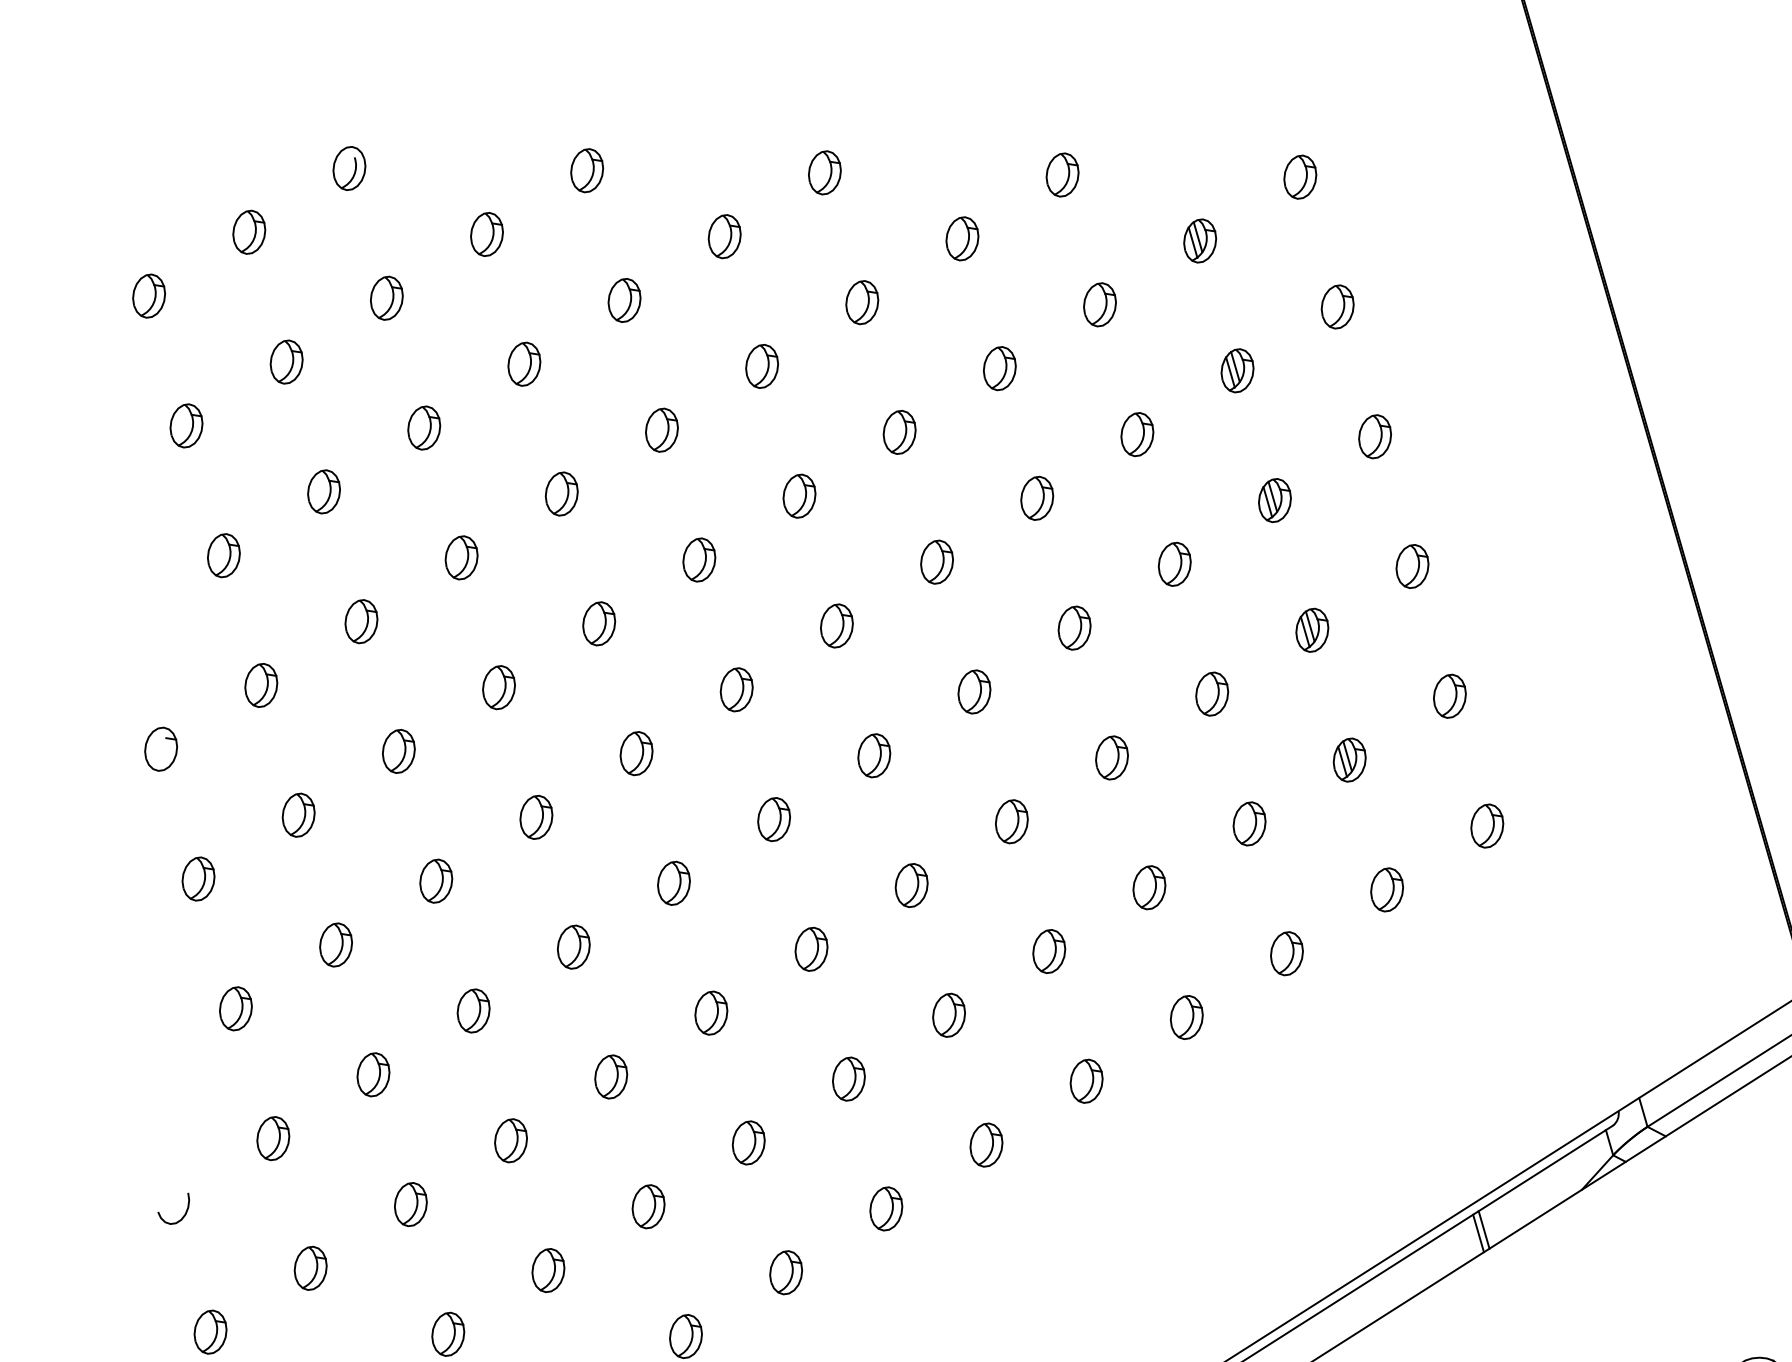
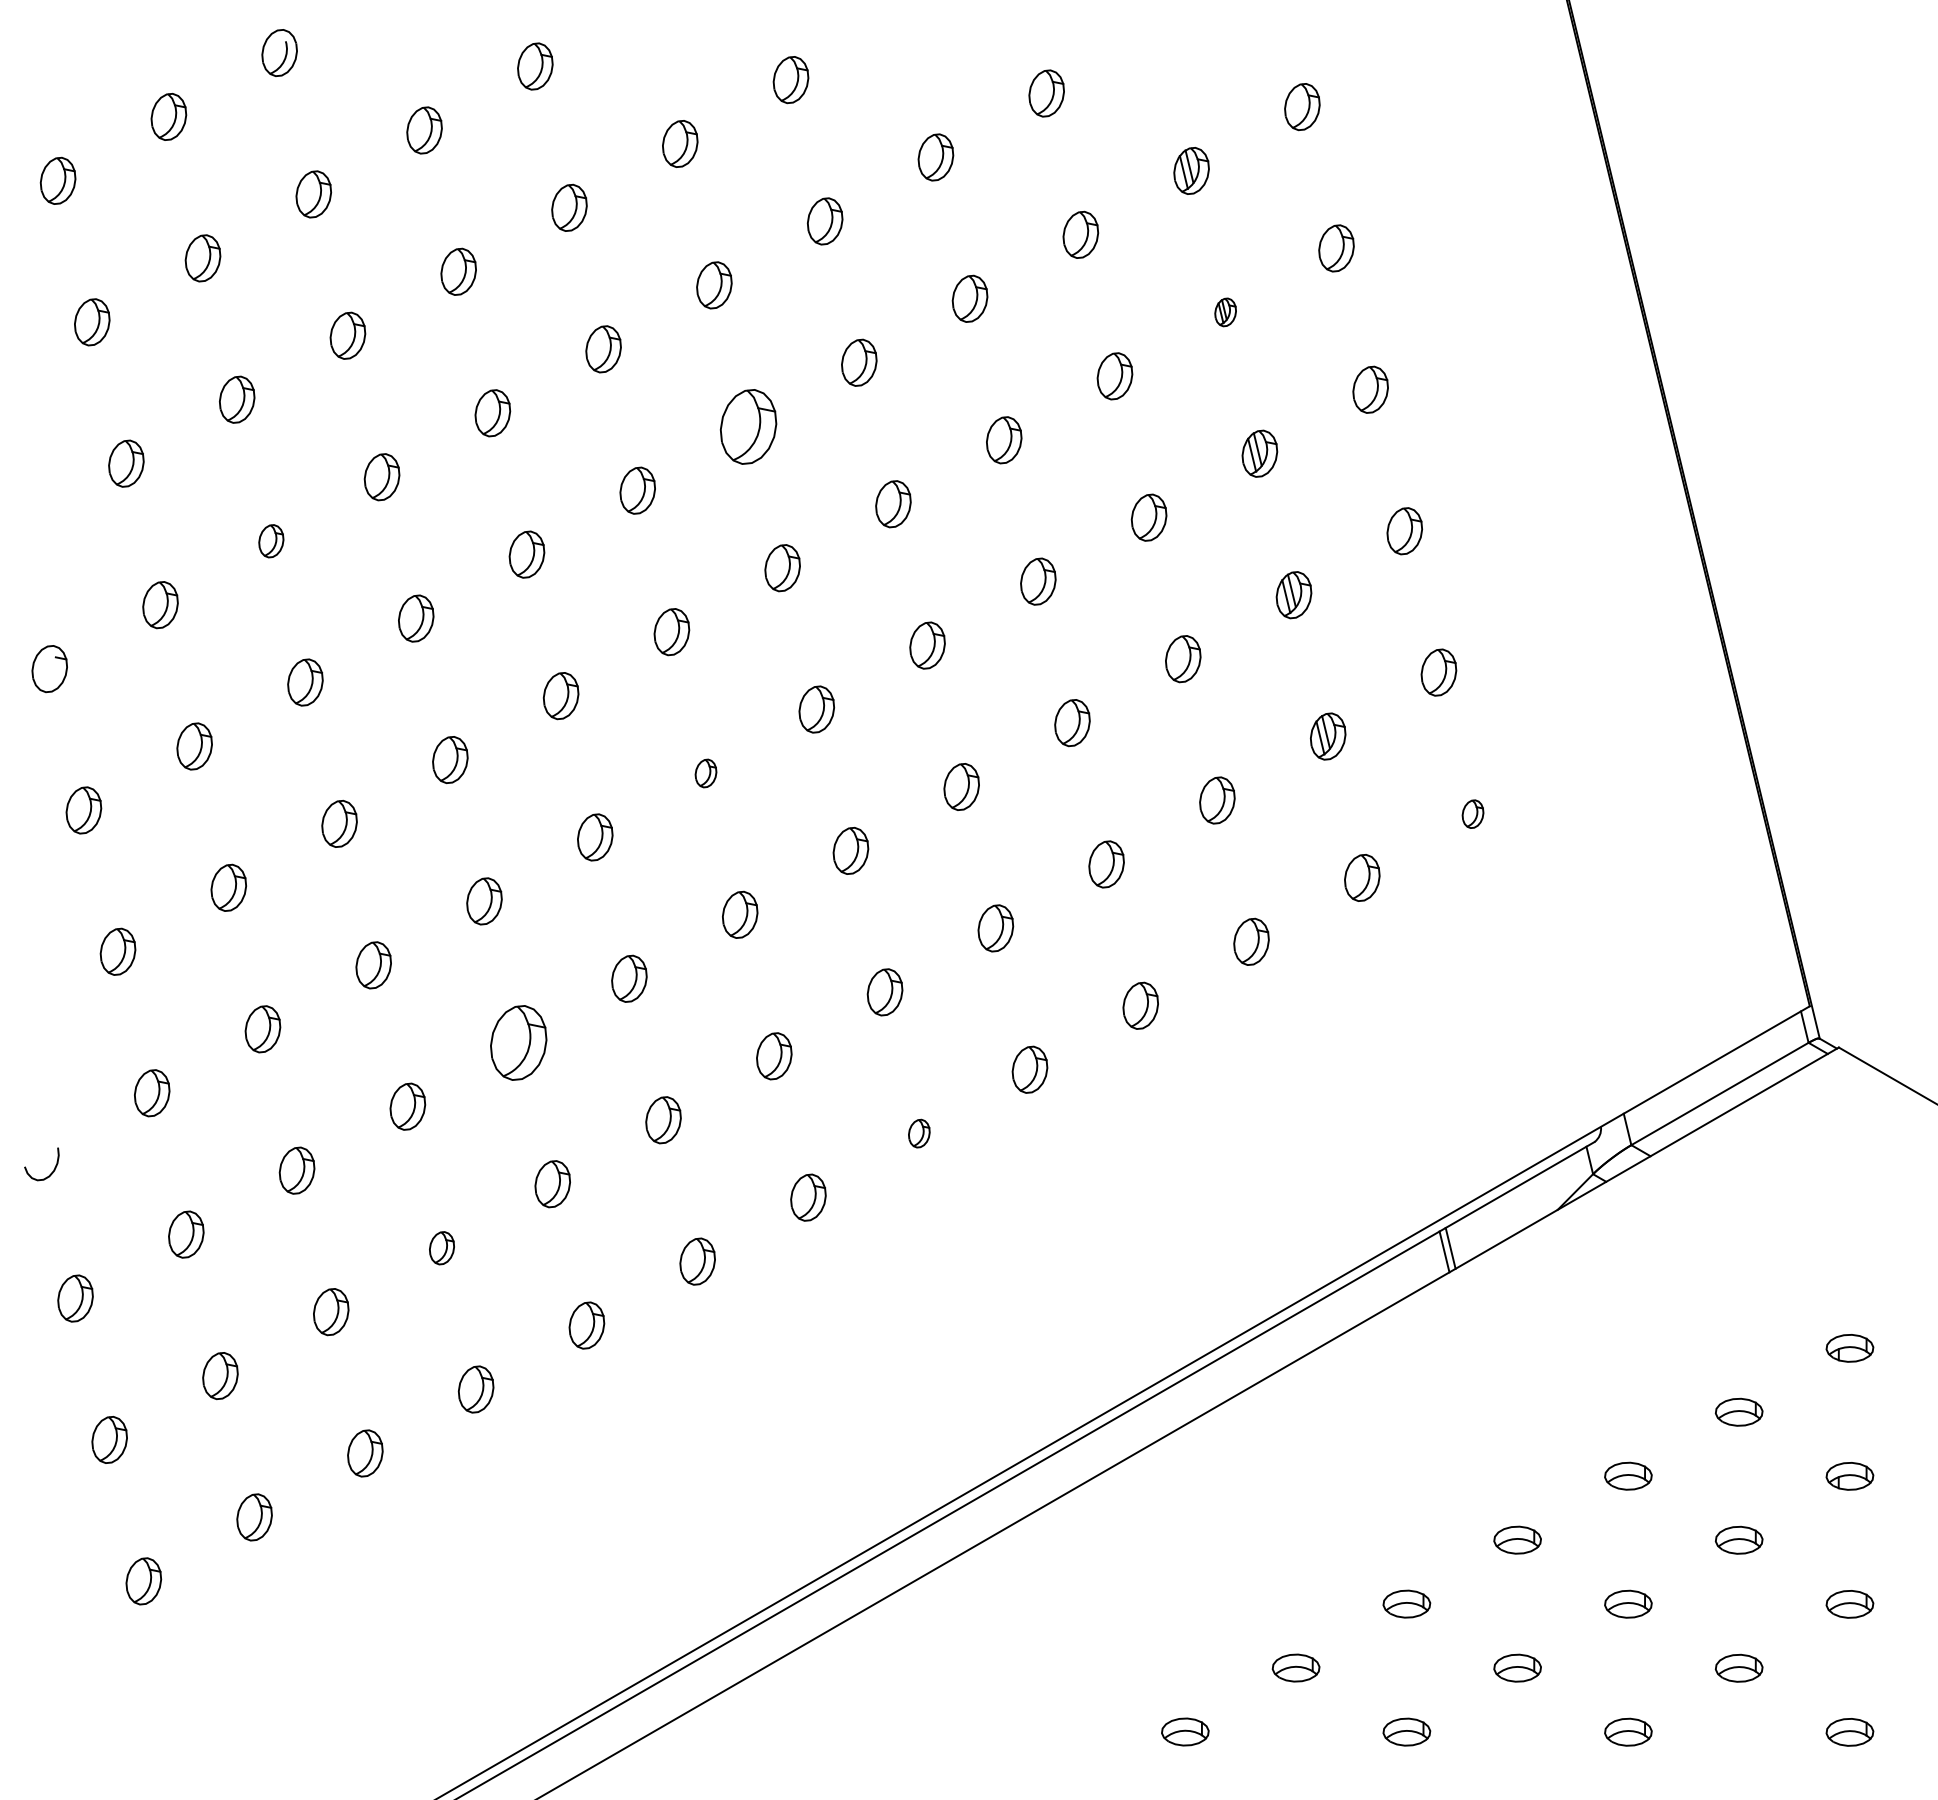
part: (1237, 370) -> (1225, 312), size x0.6
part: (799, 495) -> (748, 426), size x1.6
part: (361, 621) -> (271, 541), size x0.7
part: (773, 819) -> (705, 773), size x0.6
part: (1486, 826) -> (1472, 814), size x0.6
part: (611, 1076) -> (518, 1042), size x1.6
part: (986, 1144) -> (919, 1133), size x0.6
part: (547, 1270) -> (441, 1248), size x0.7

